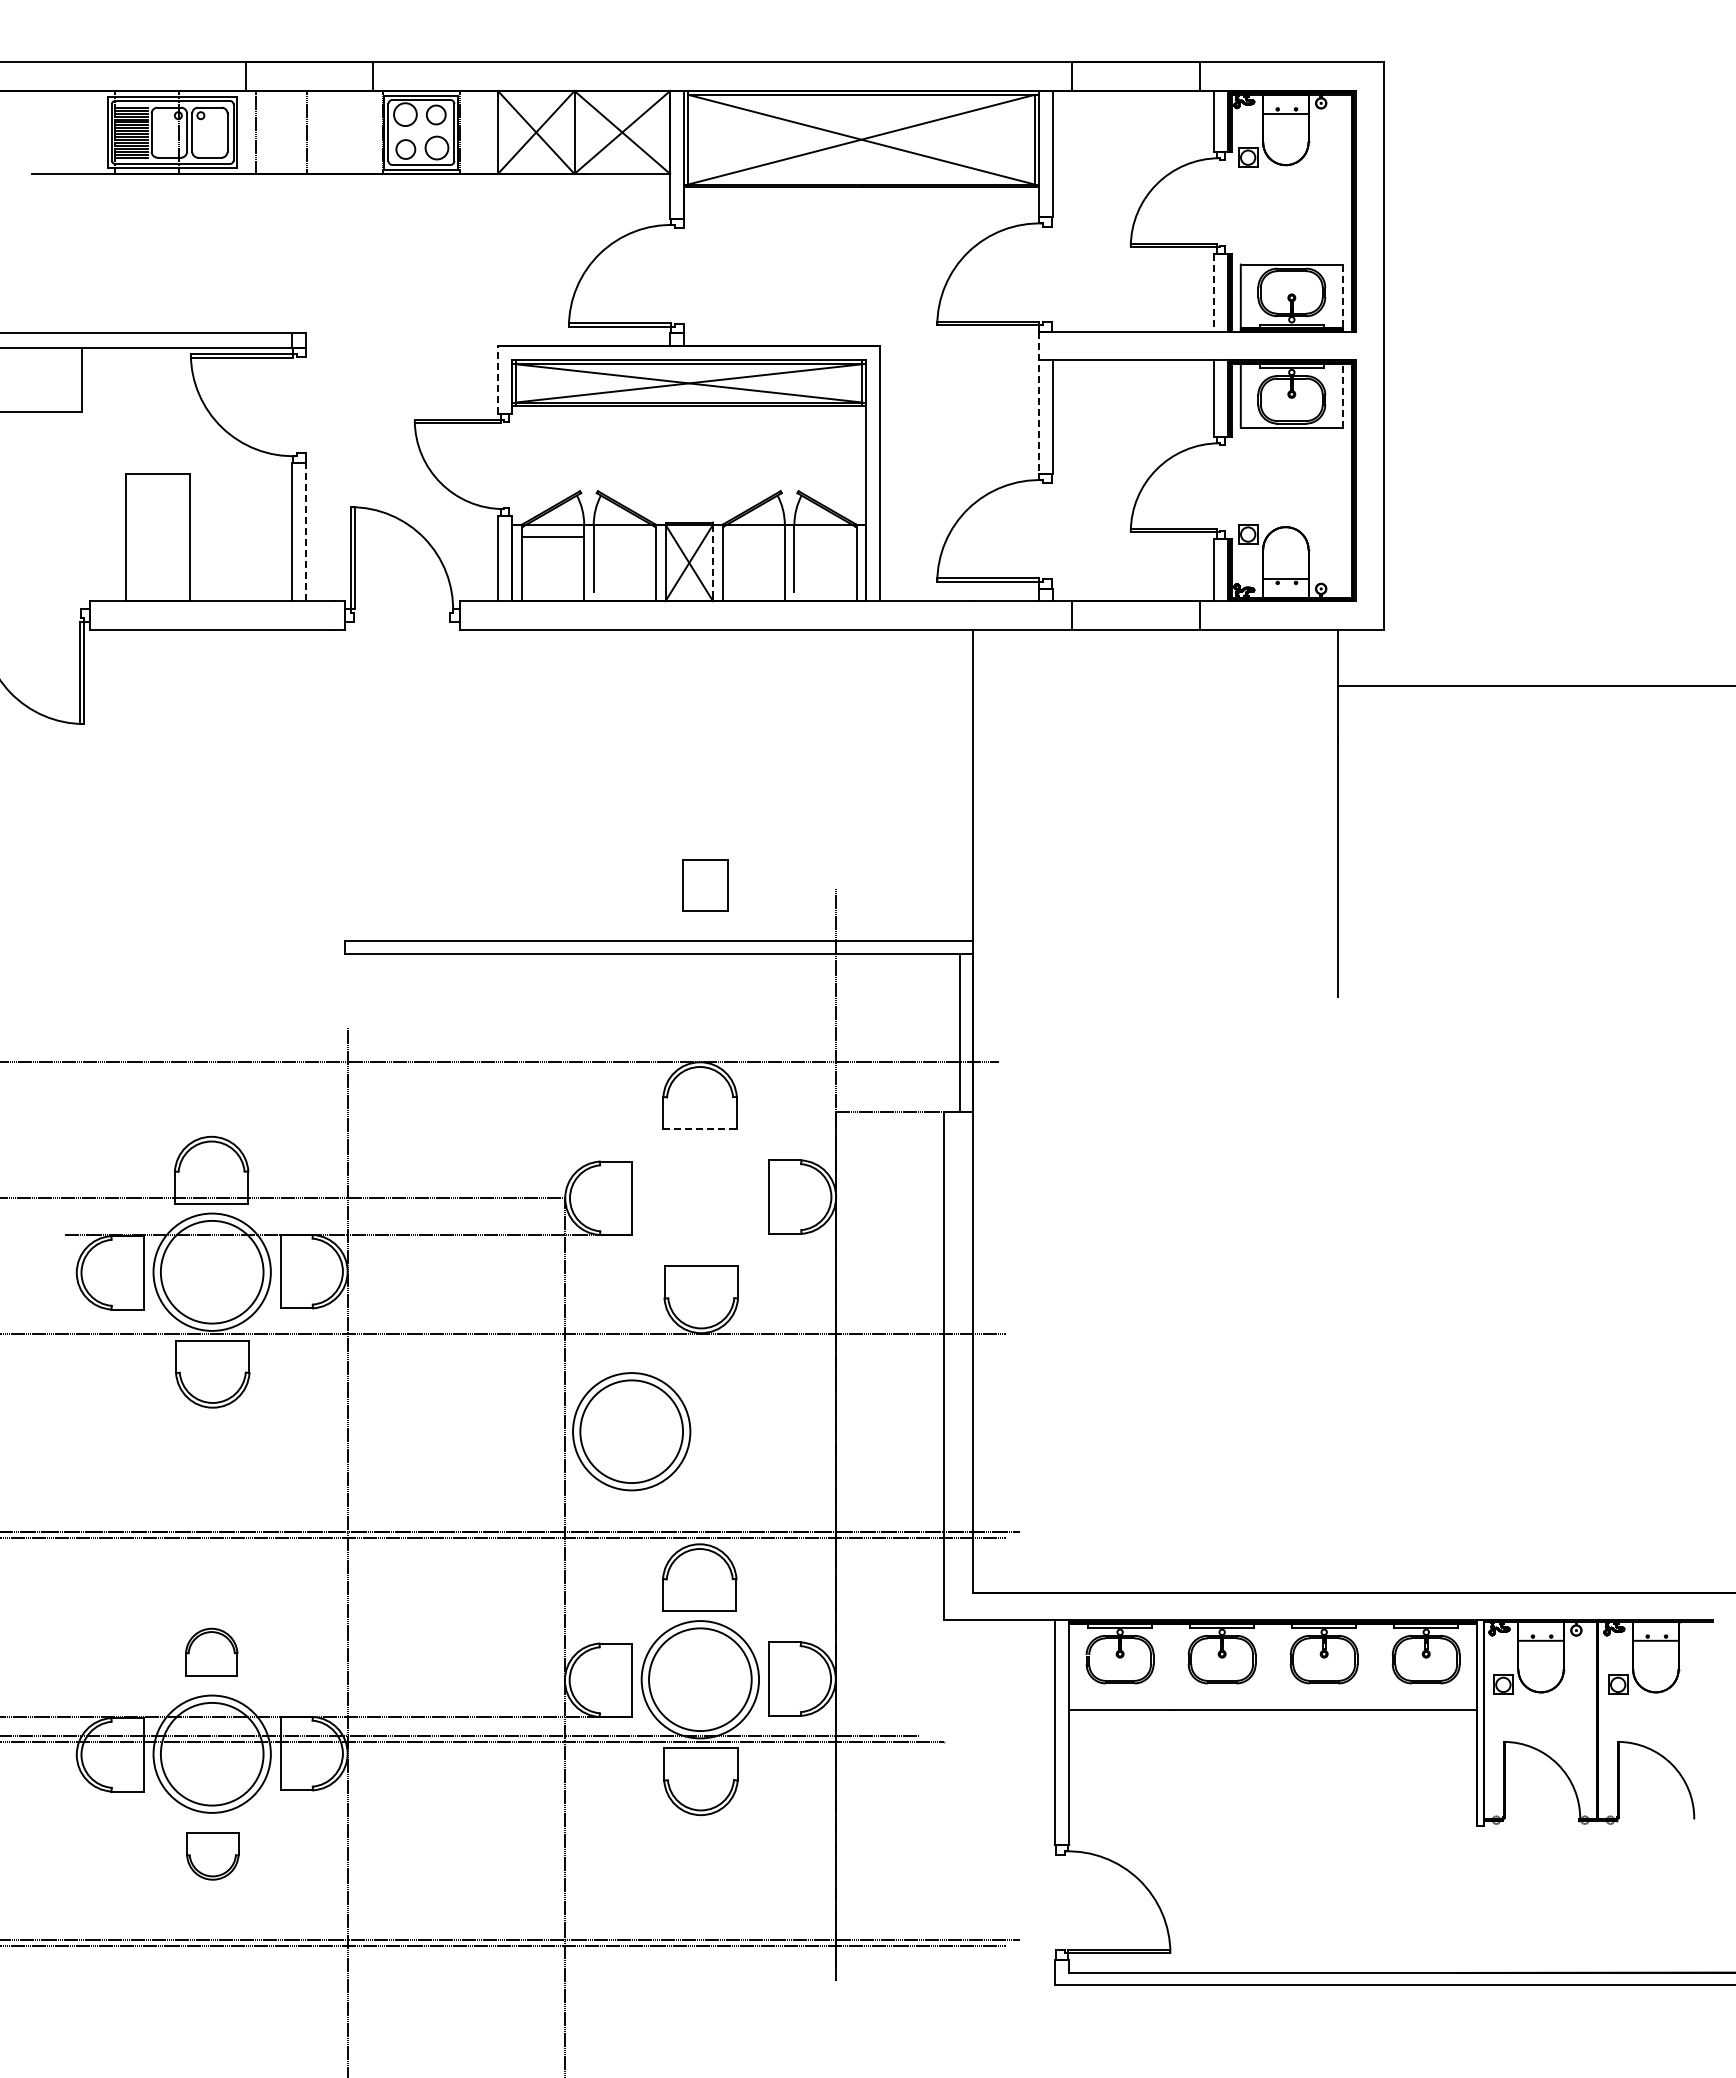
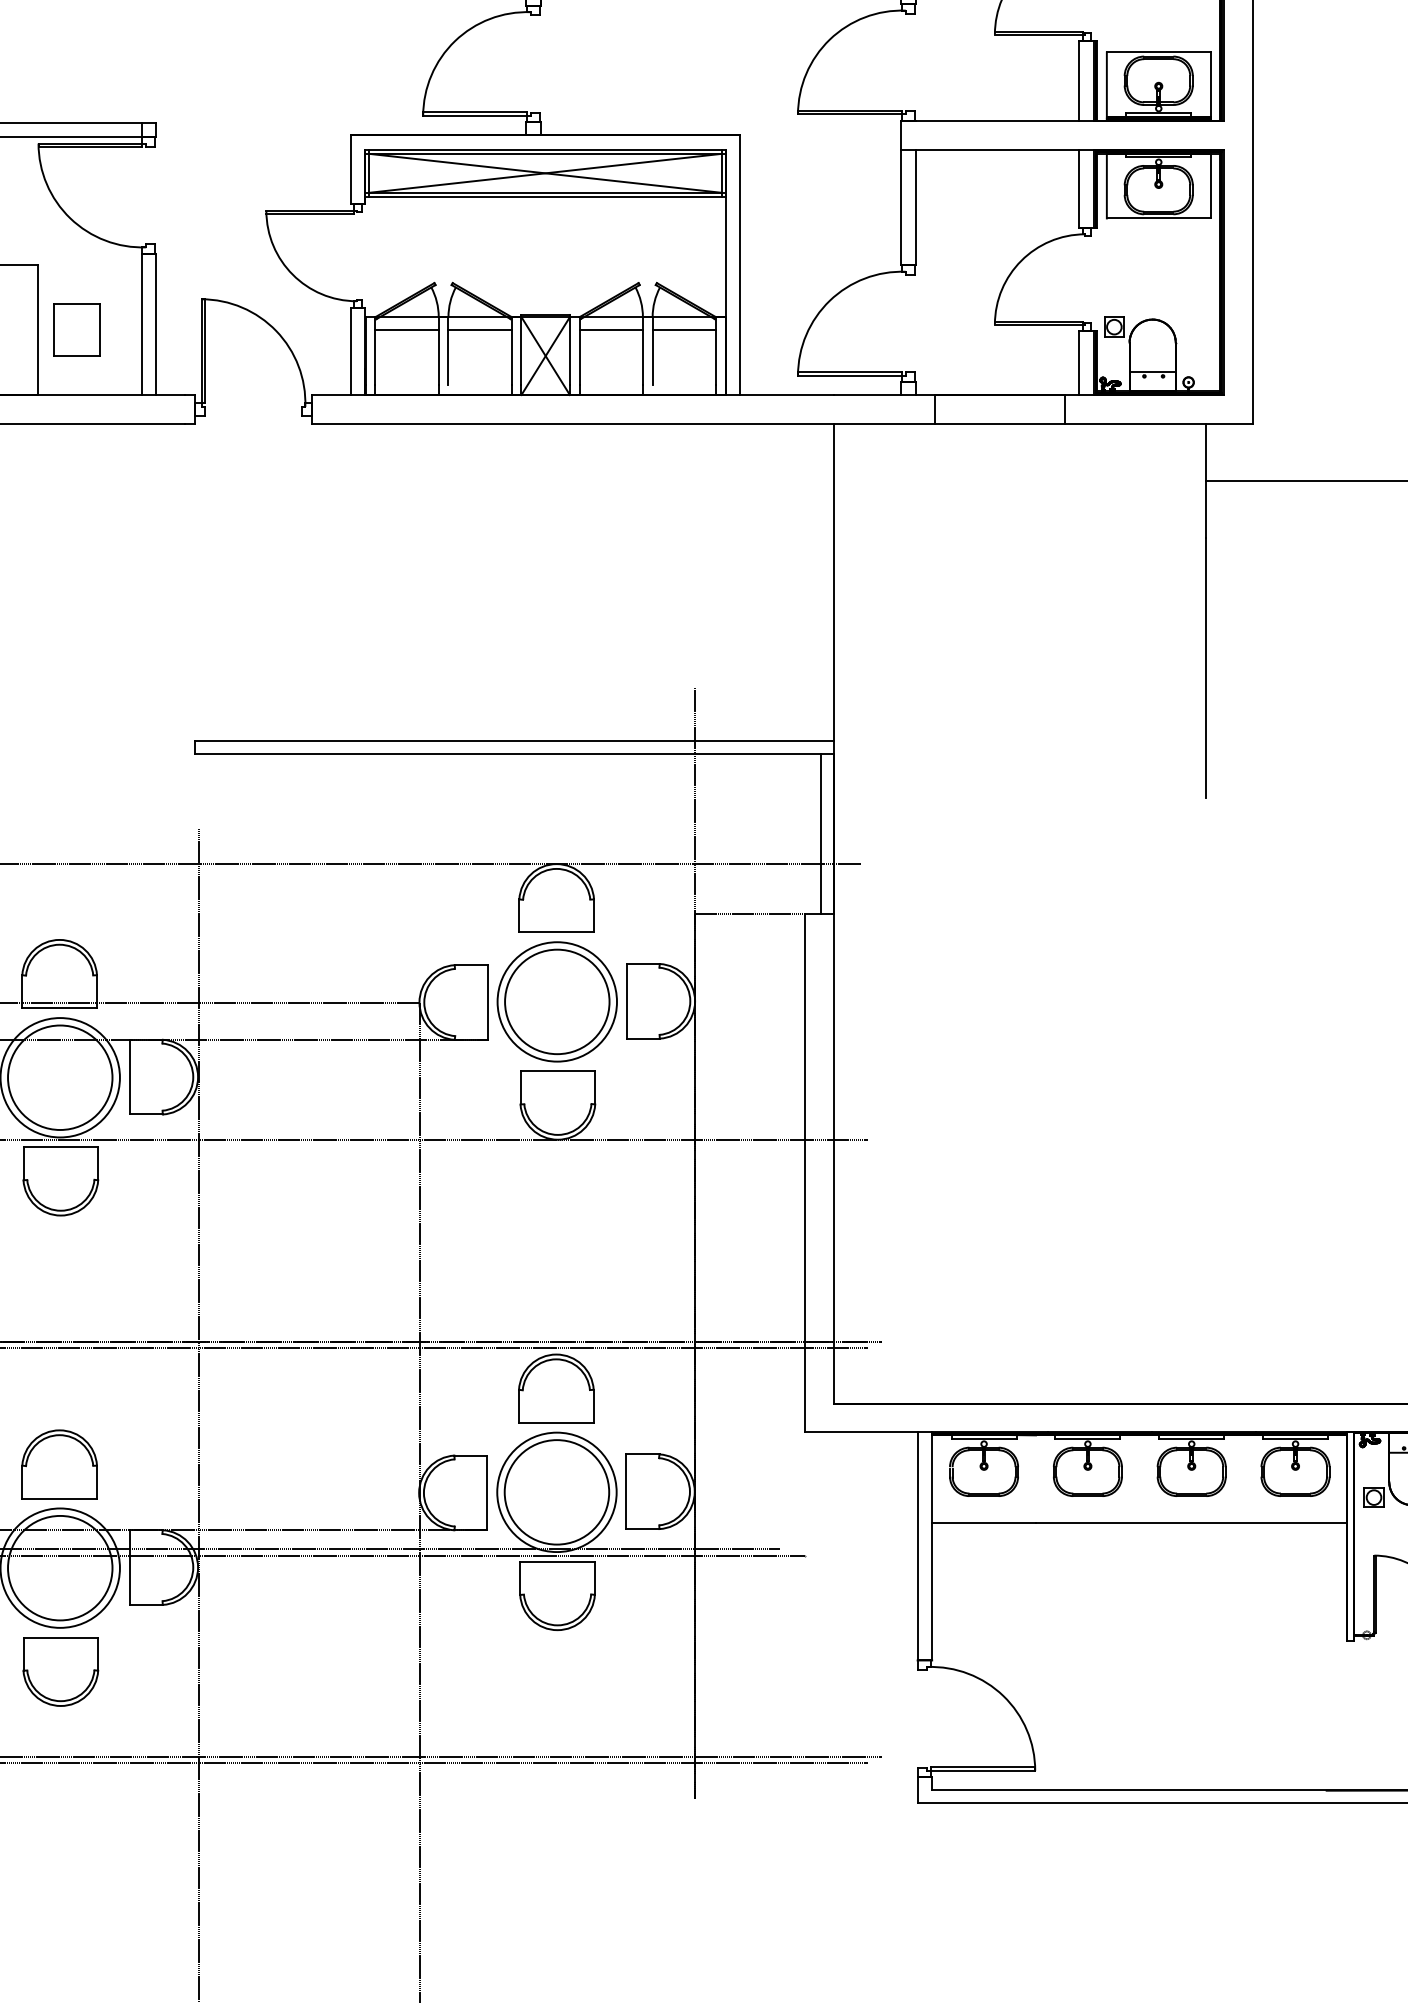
line: (1213, 293) -> (1079, 81), dashed -> solid
line: (1342, 298) -> (1210, 86), dashed -> solid
line: (497, 379) -> (350, 169), dashed -> solid
line: (1342, 395) -> (1210, 185), dashed -> solid
line: (1038, 402) -> (901, 192), dashed -> solid
line: (306, 531) -> (156, 324), dashed -> solid
line: (624, 537) -> (479, 330), added
line: (753, 537) -> (611, 330), added
line: (825, 537) -> (684, 330), added
line: (713, 558) -> (570, 351), dashed -> solid
part: (705, 885) -> (76, 330), moved
line: (700, 1129) -> (557, 932), dashed -> solid
part: (631, 1431) -> (557, 1001), moved
part: (211, 1651) -> (59, 1463), size x1.43
part: (212, 1856) -> (60, 1672), size x1.43

